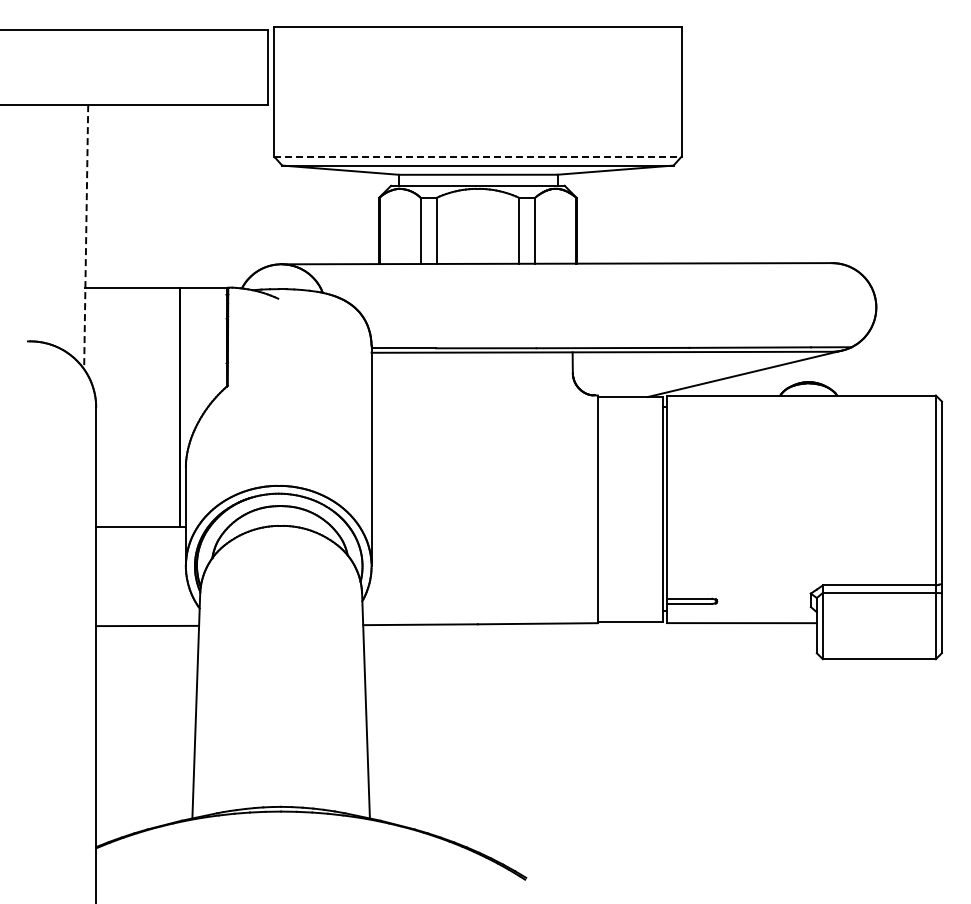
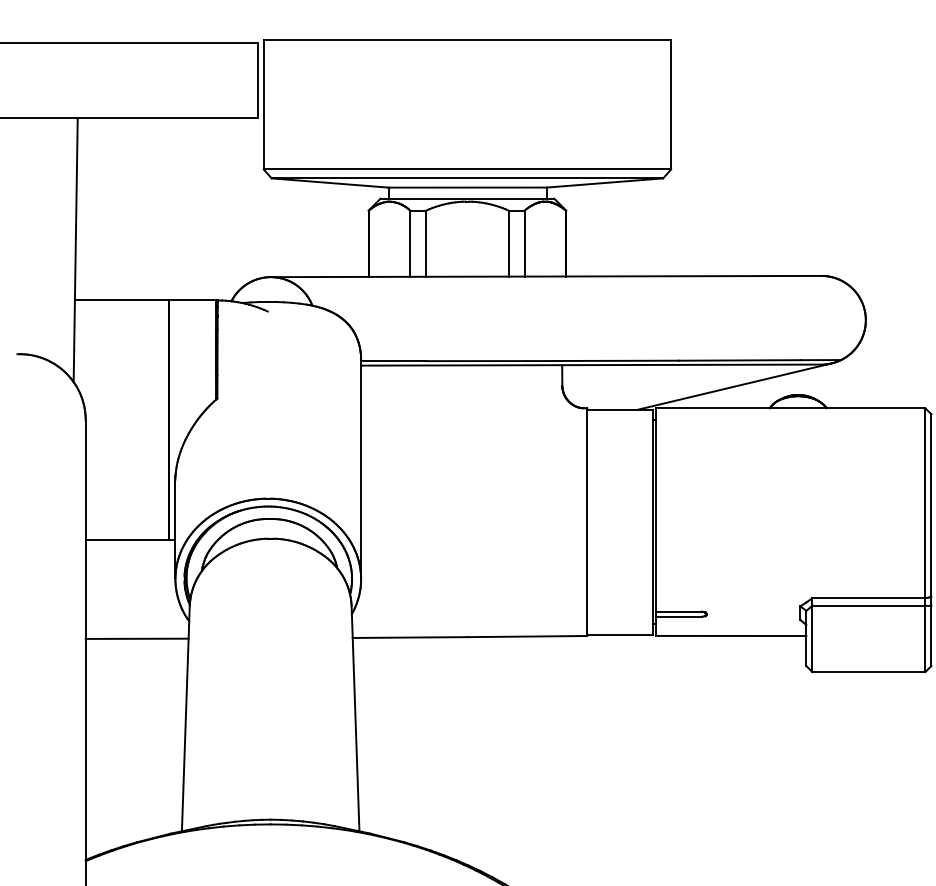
line: (477, 156) -> (467, 169), dashed -> solid
line: (86, 237) -> (76, 250), dashed -> solid

